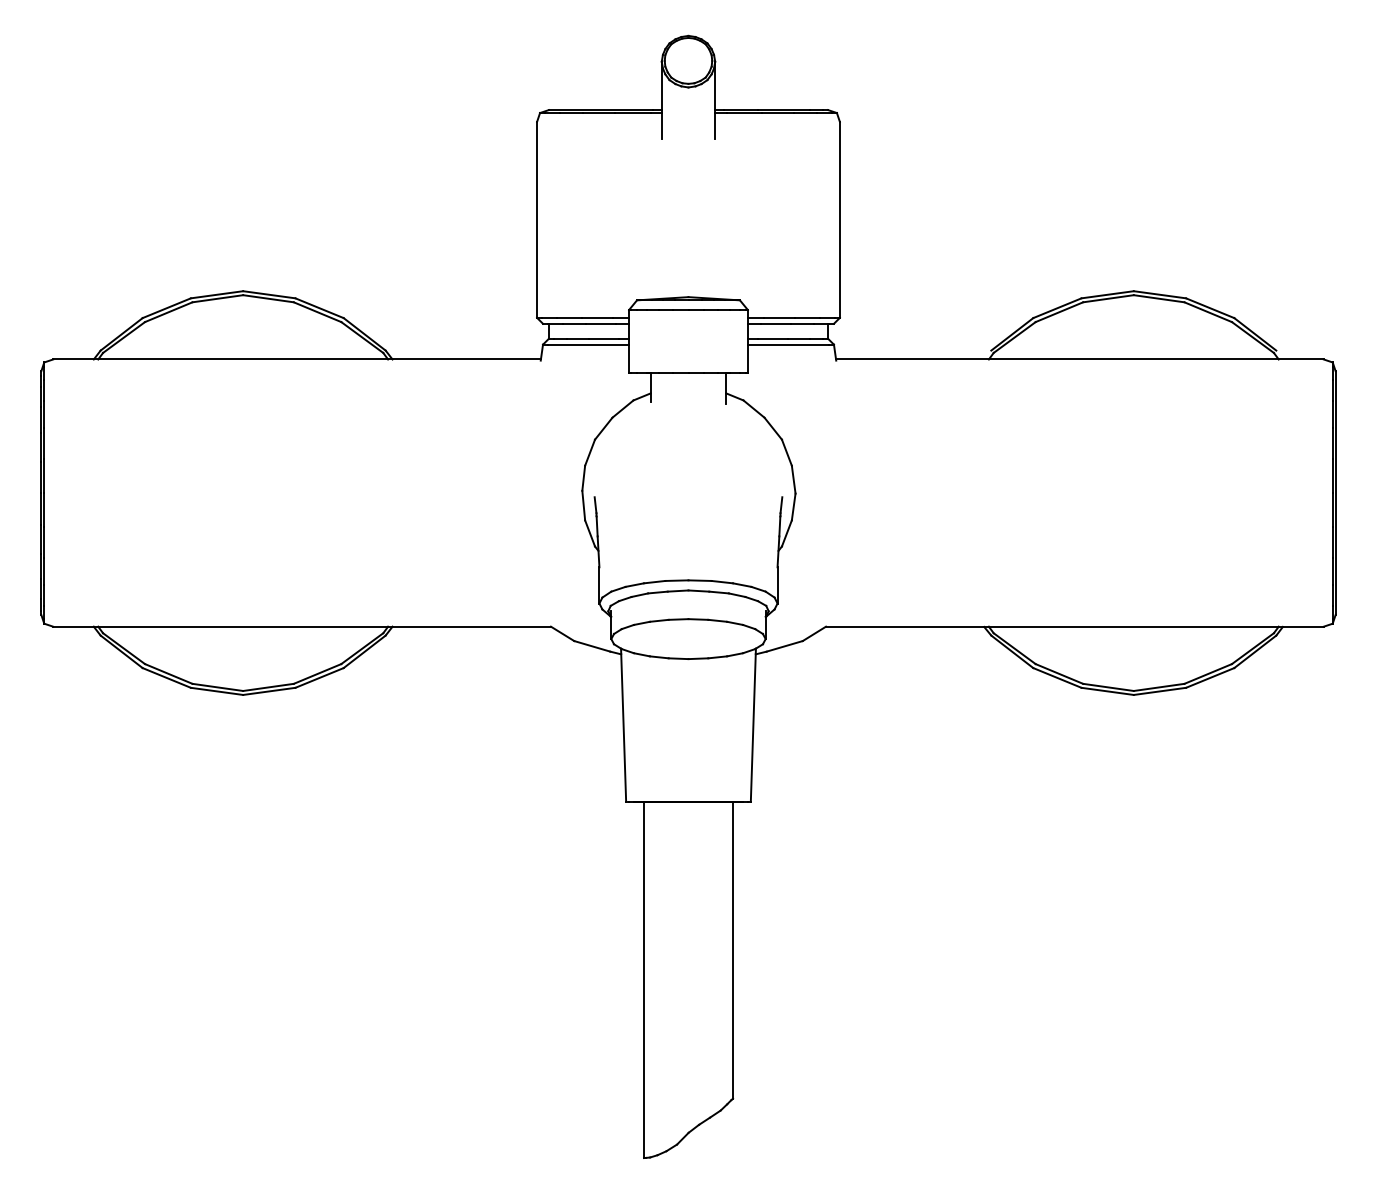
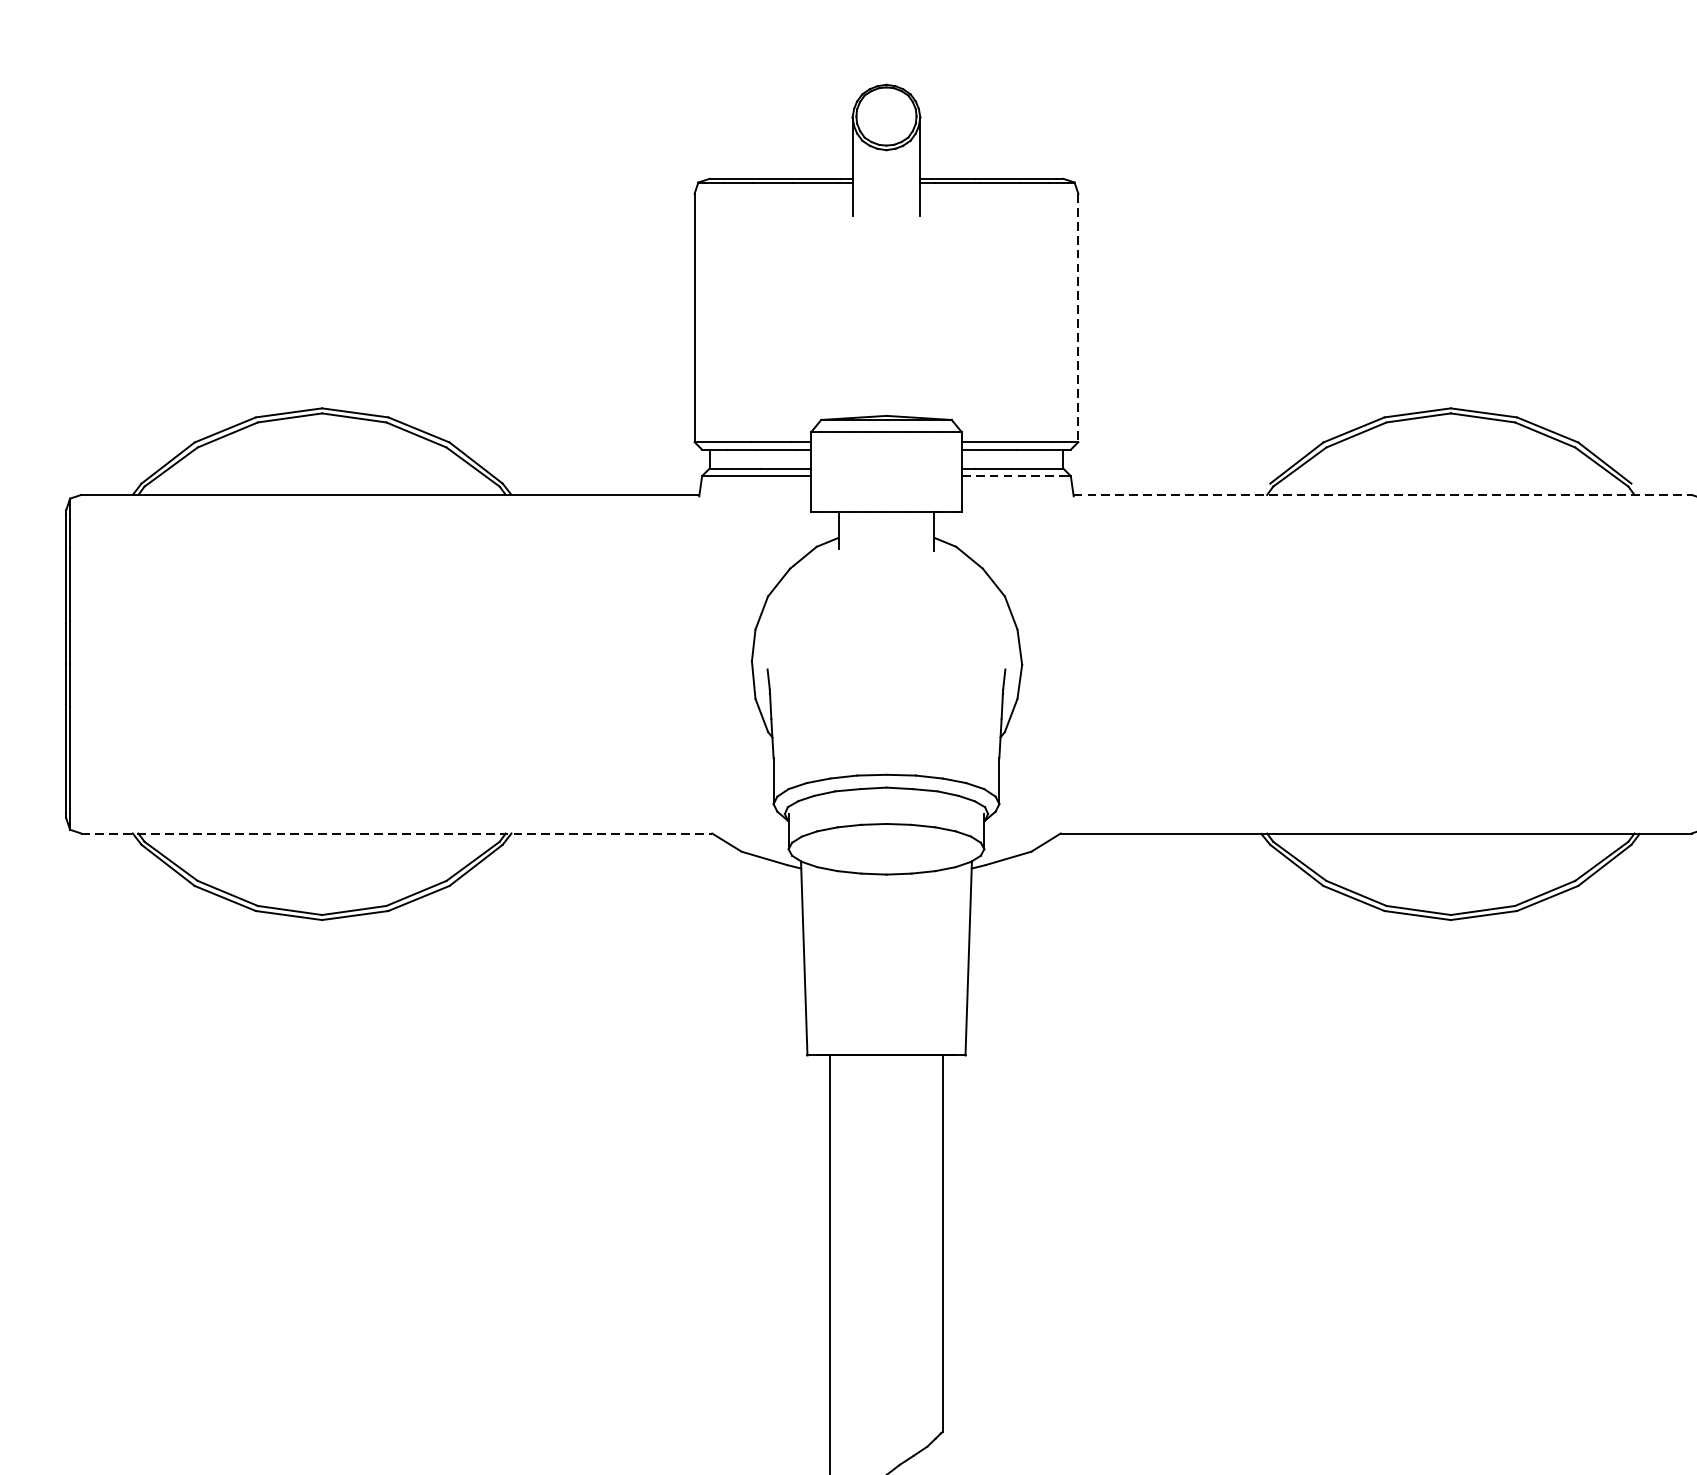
line: (839, 219) -> (1077, 317), solid -> dashed
line: (788, 344) -> (1013, 475), solid -> dashed
line: (1079, 359) -> (1382, 494), solid -> dashed
line: (302, 626) -> (397, 833), solid -> dashed

